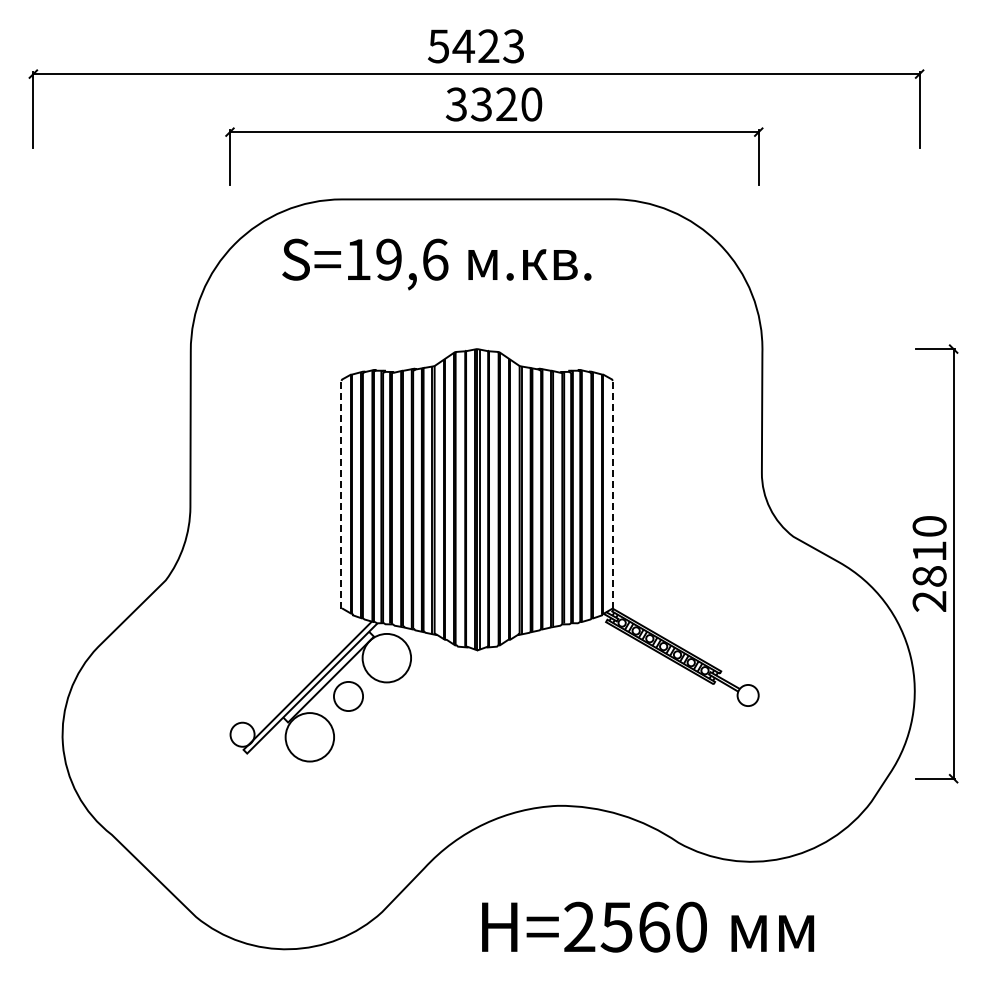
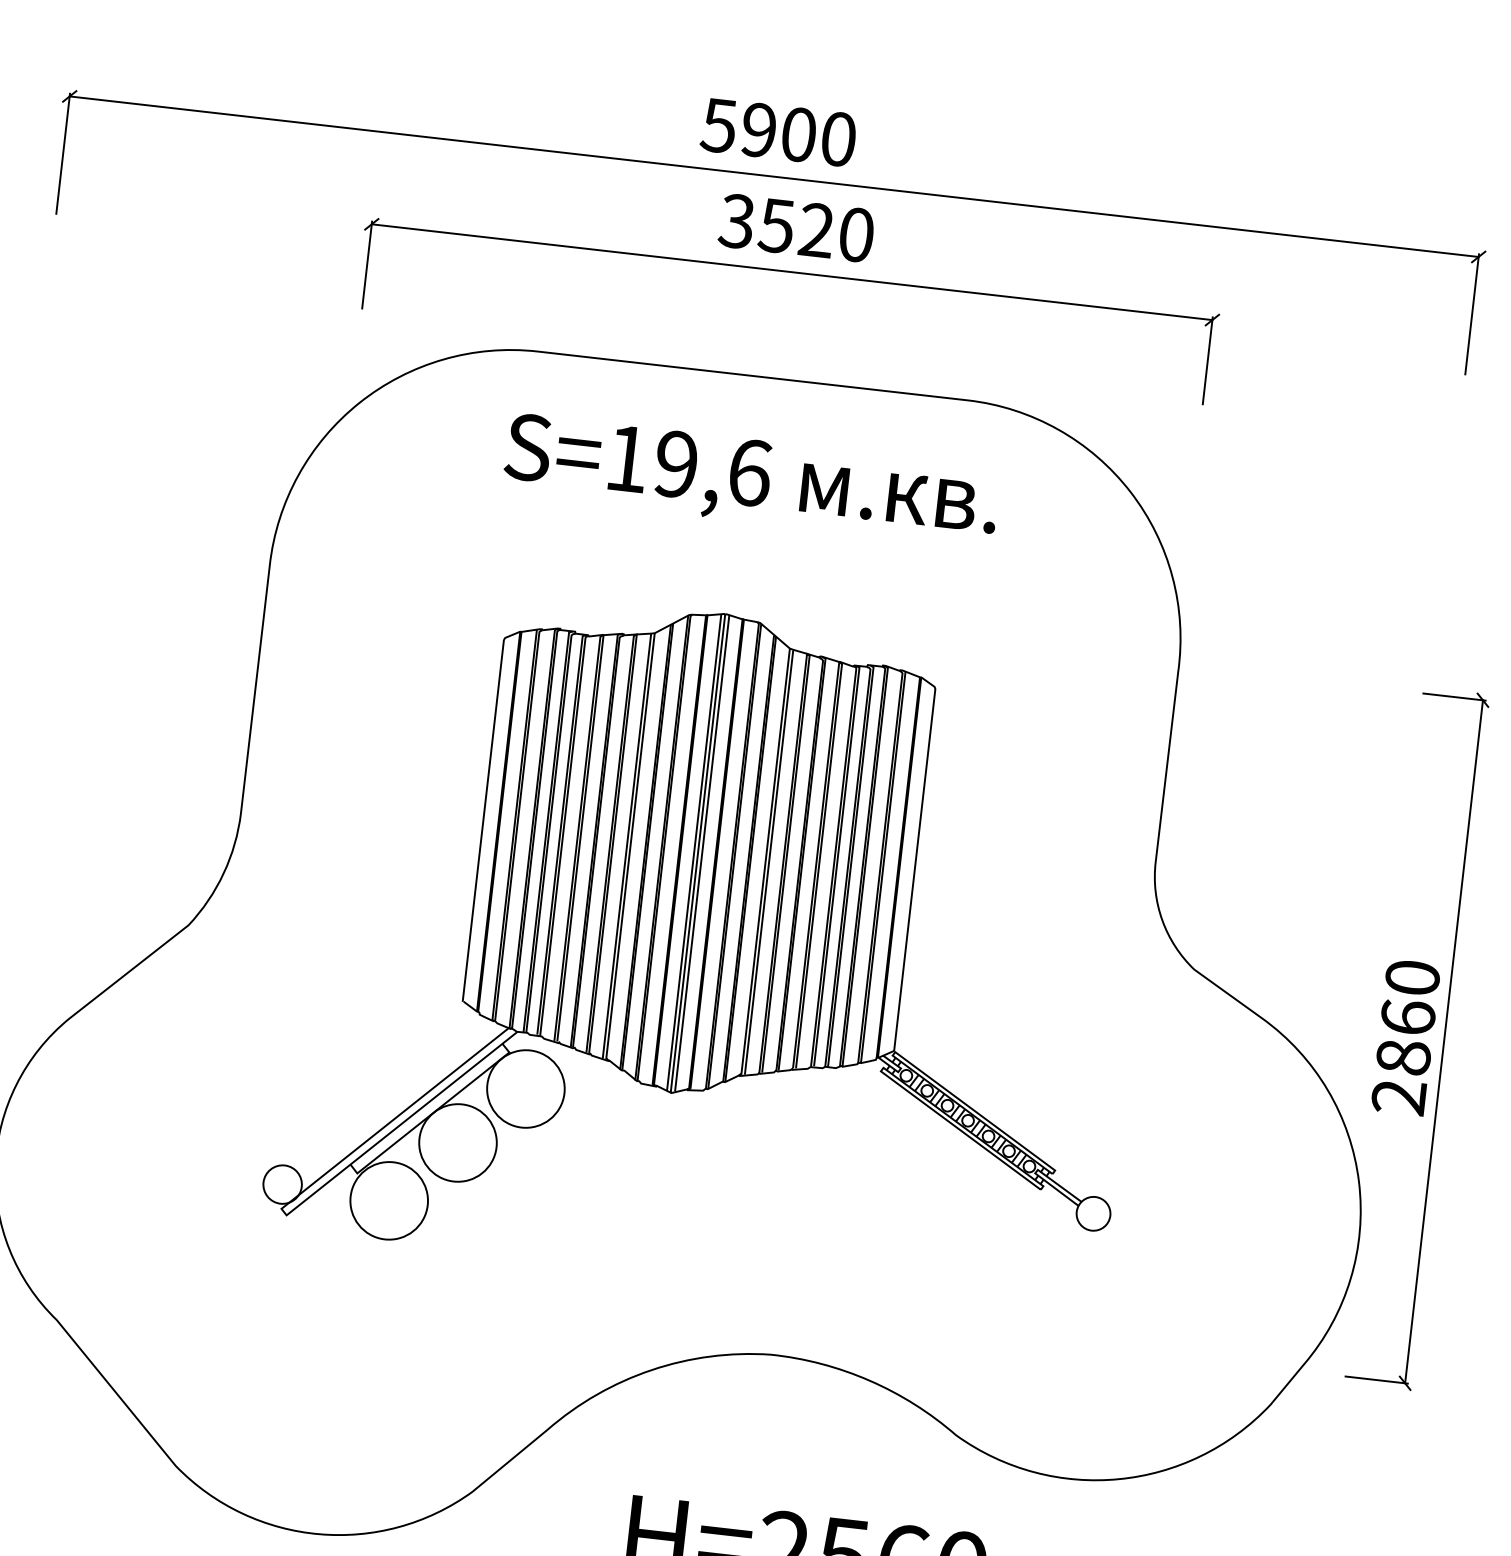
text: (488, 46) -> (798, 134), 5423 -> 5900
text: (481, 104) -> (776, 225), 3320 -> 3520
text: (436, 264) -> (750, 480), moved
line: (341, 494) -> (483, 820), dashed -> solid
line: (612, 494) -> (914, 869), dashed -> solid
text: (929, 550) -> (1408, 1016), 2810 -> 2860
circle: (348, 696) -> (457, 1142), size x1.67

